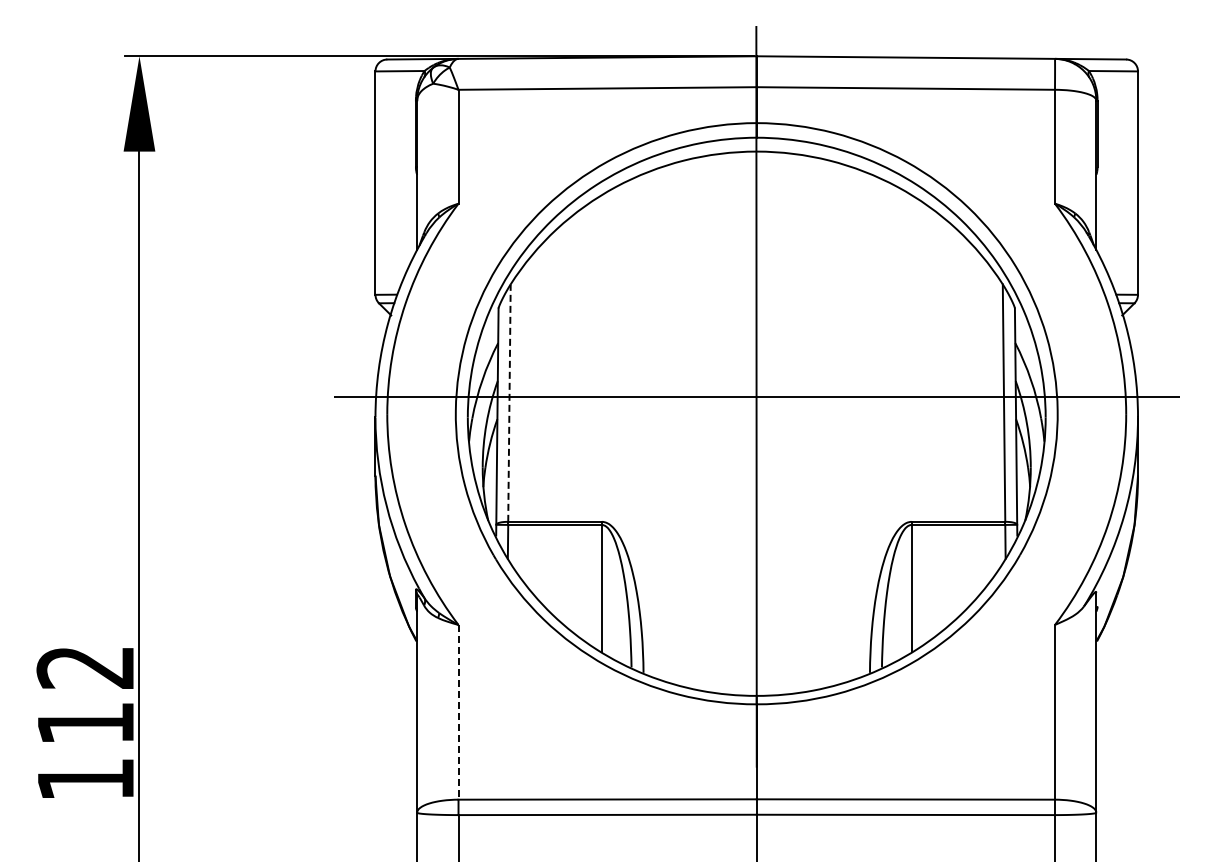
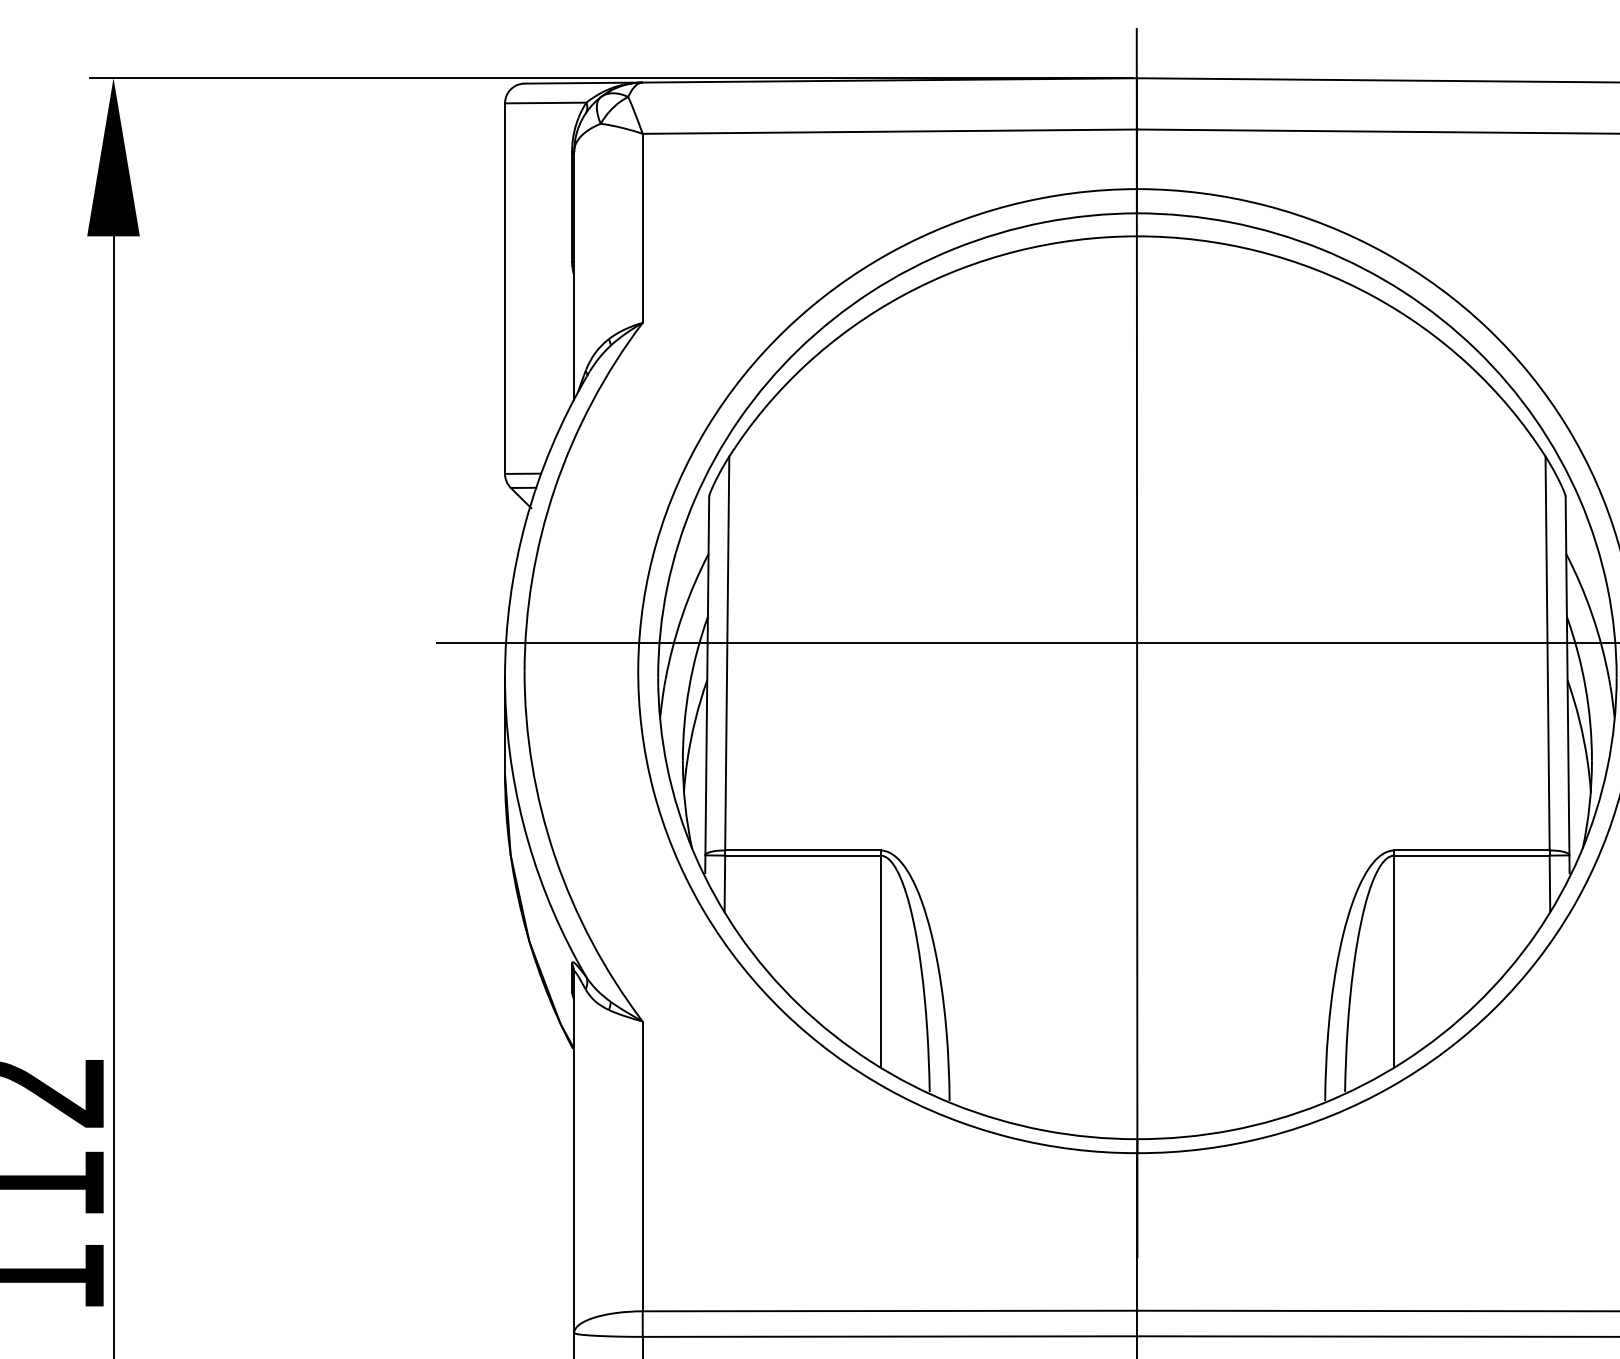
line: (509, 403) -> (727, 654), dashed -> solid
line: (458, 712) -> (642, 1166), dashed -> solid

